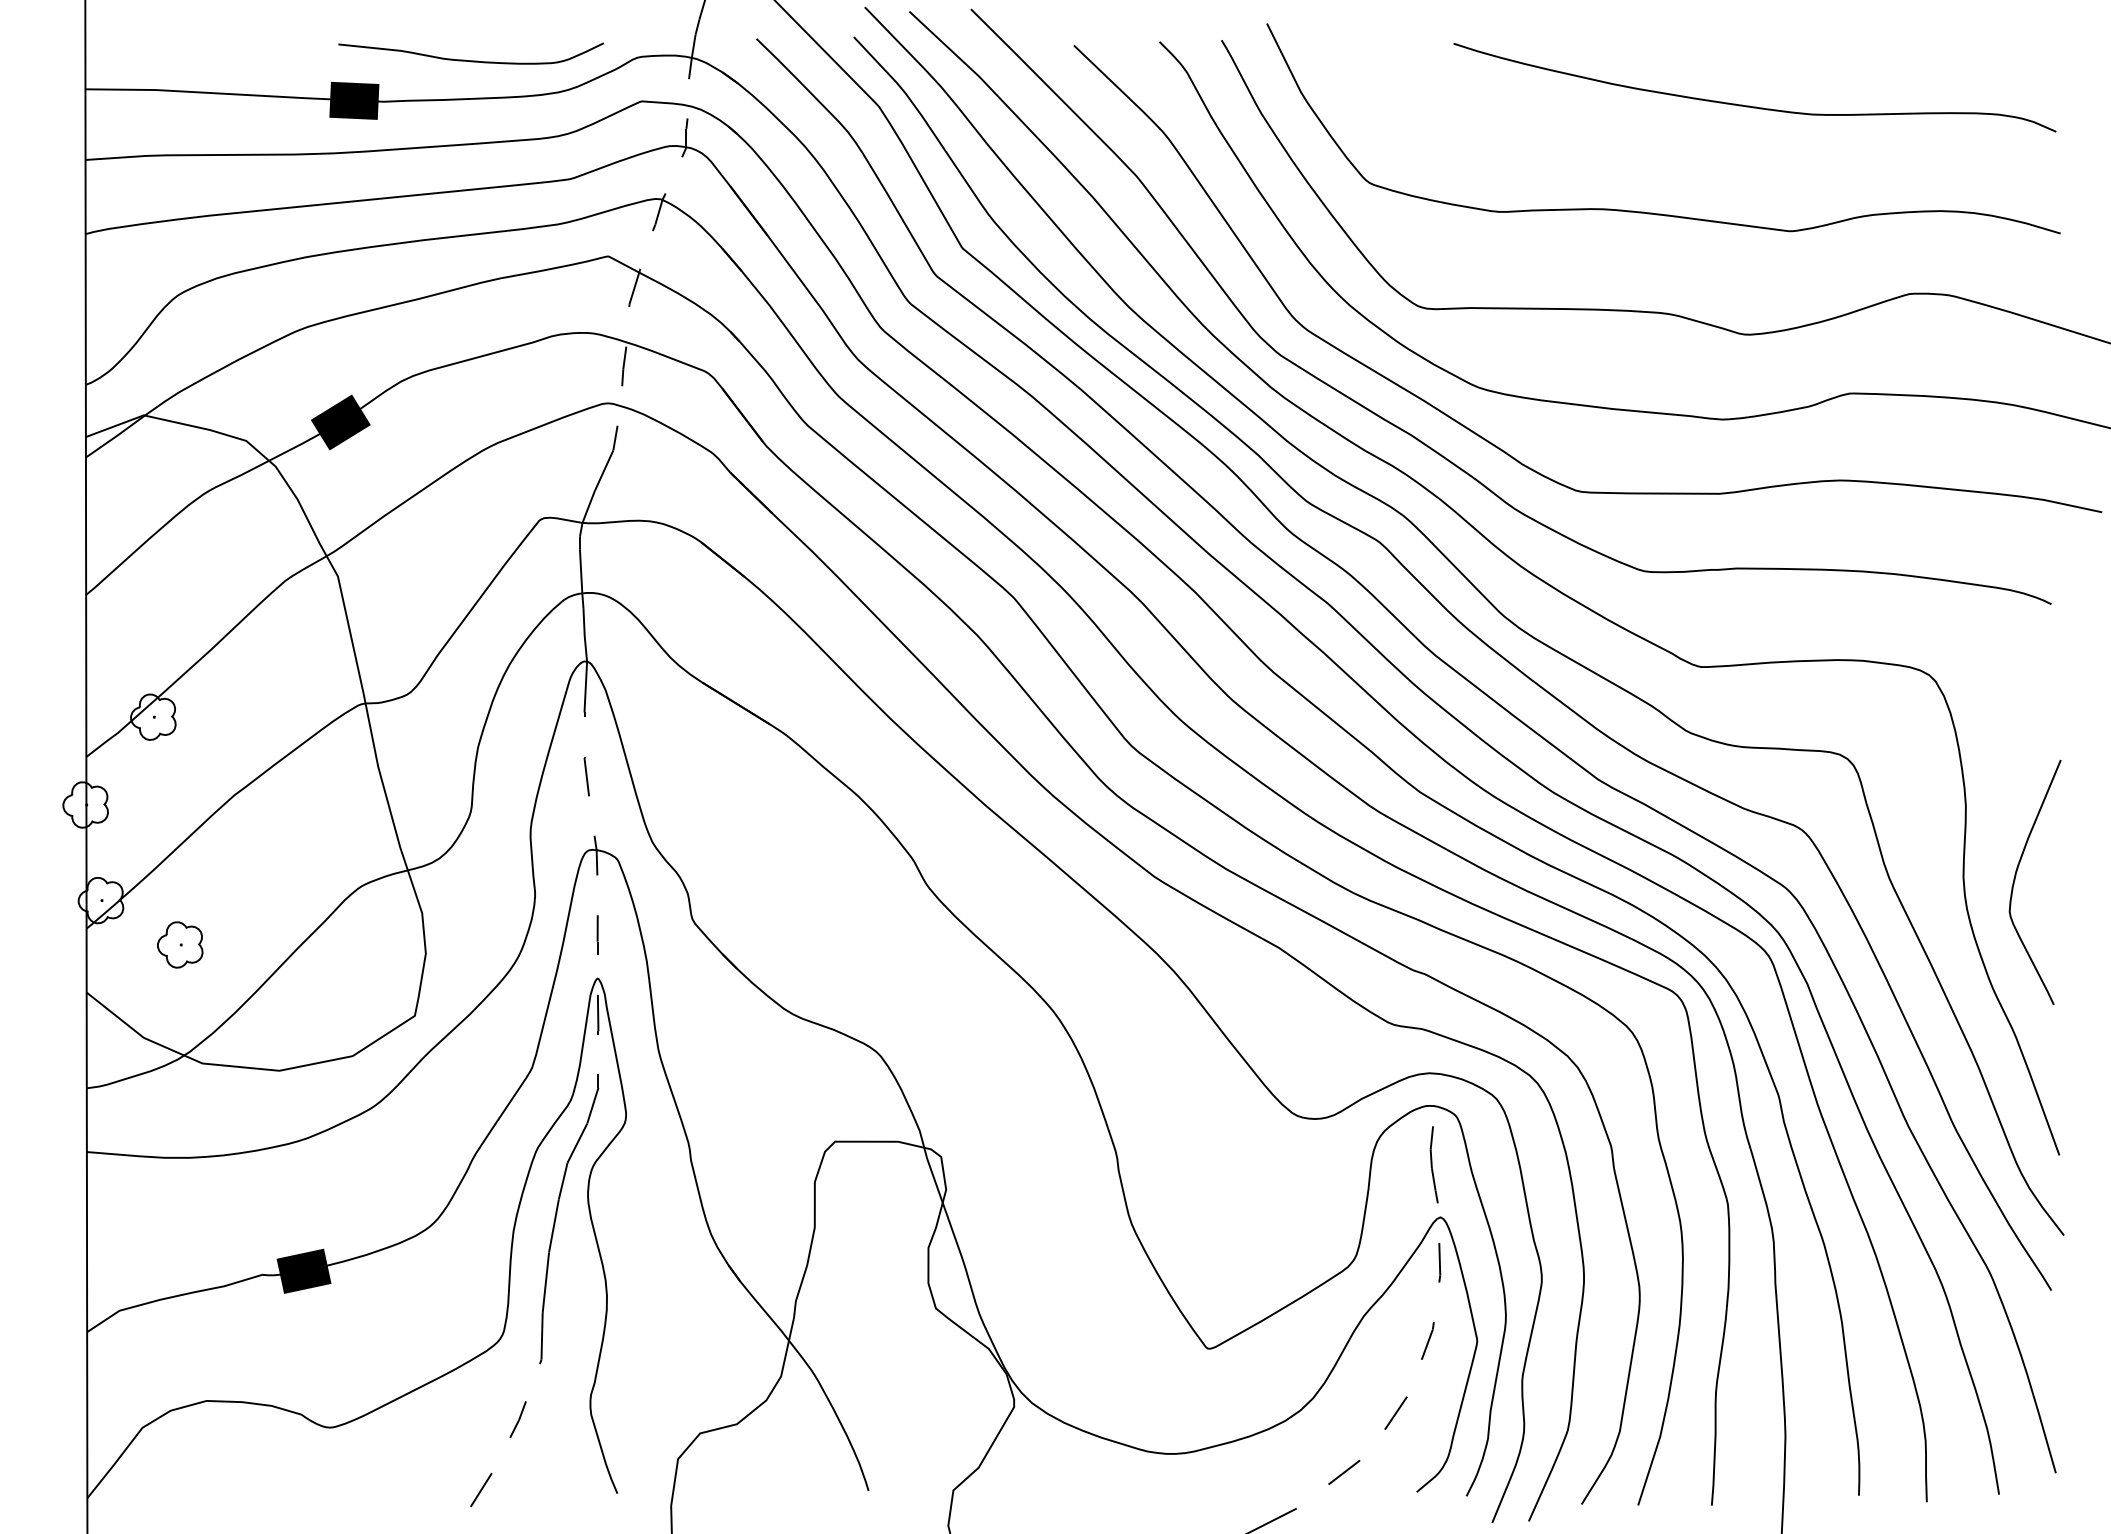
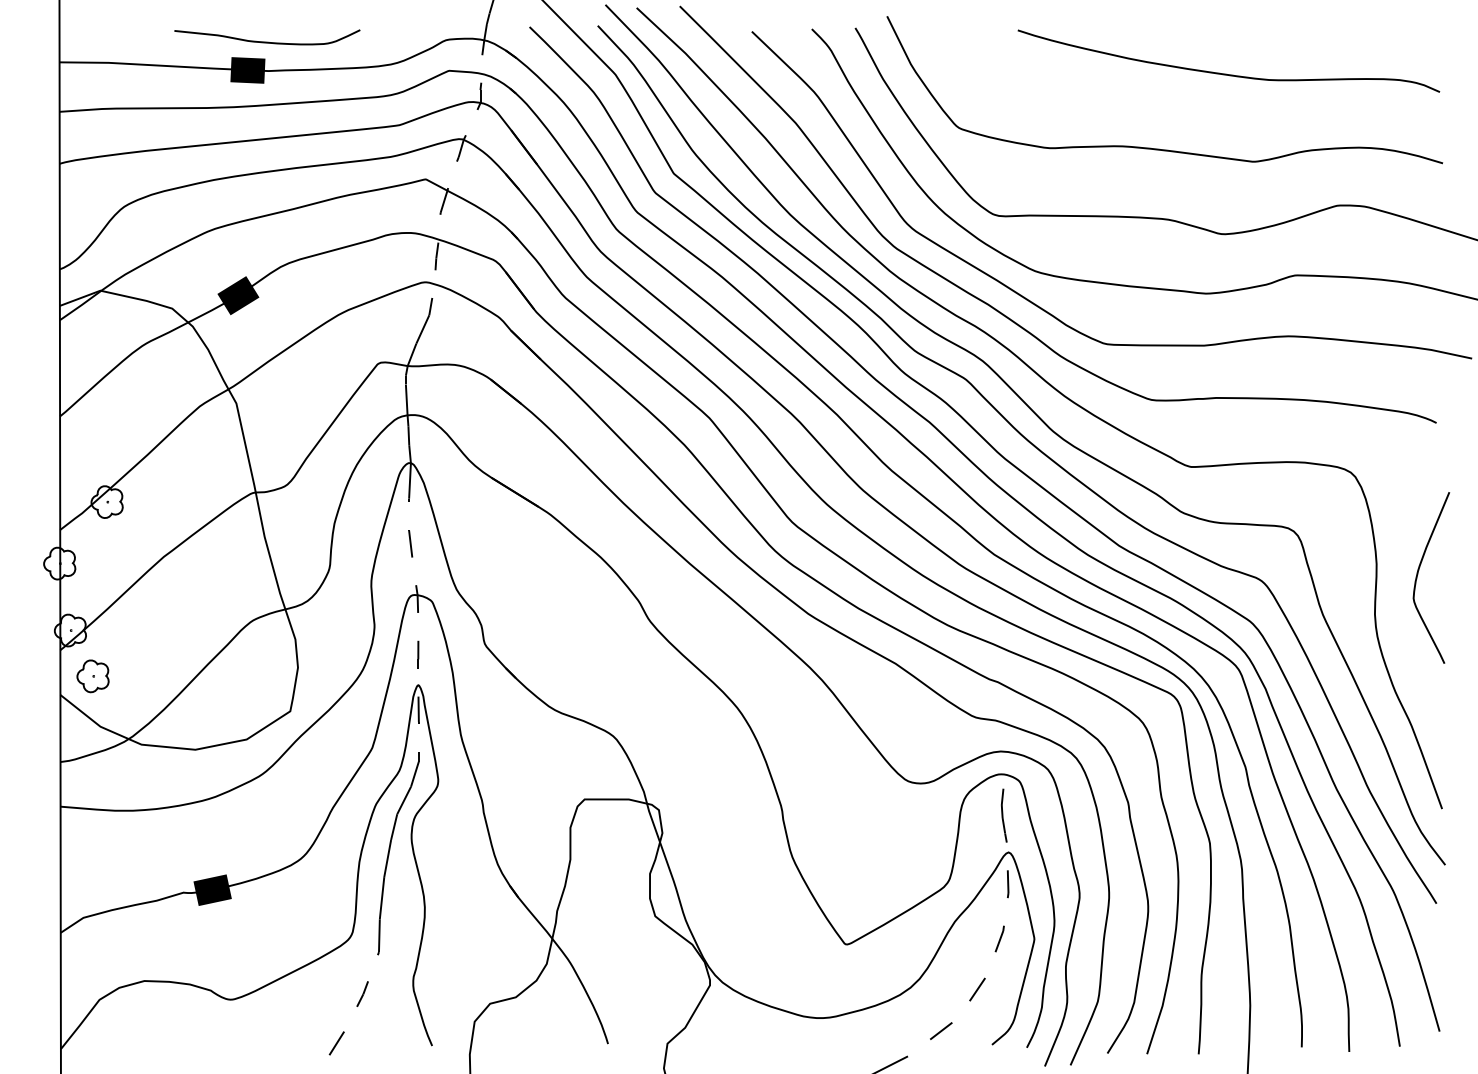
curve: (470, 60) -> (266, 42), moved
curve: (2016, 876) -> (1418, 573), moved
part: (180, 944) -> (93, 676), moved

